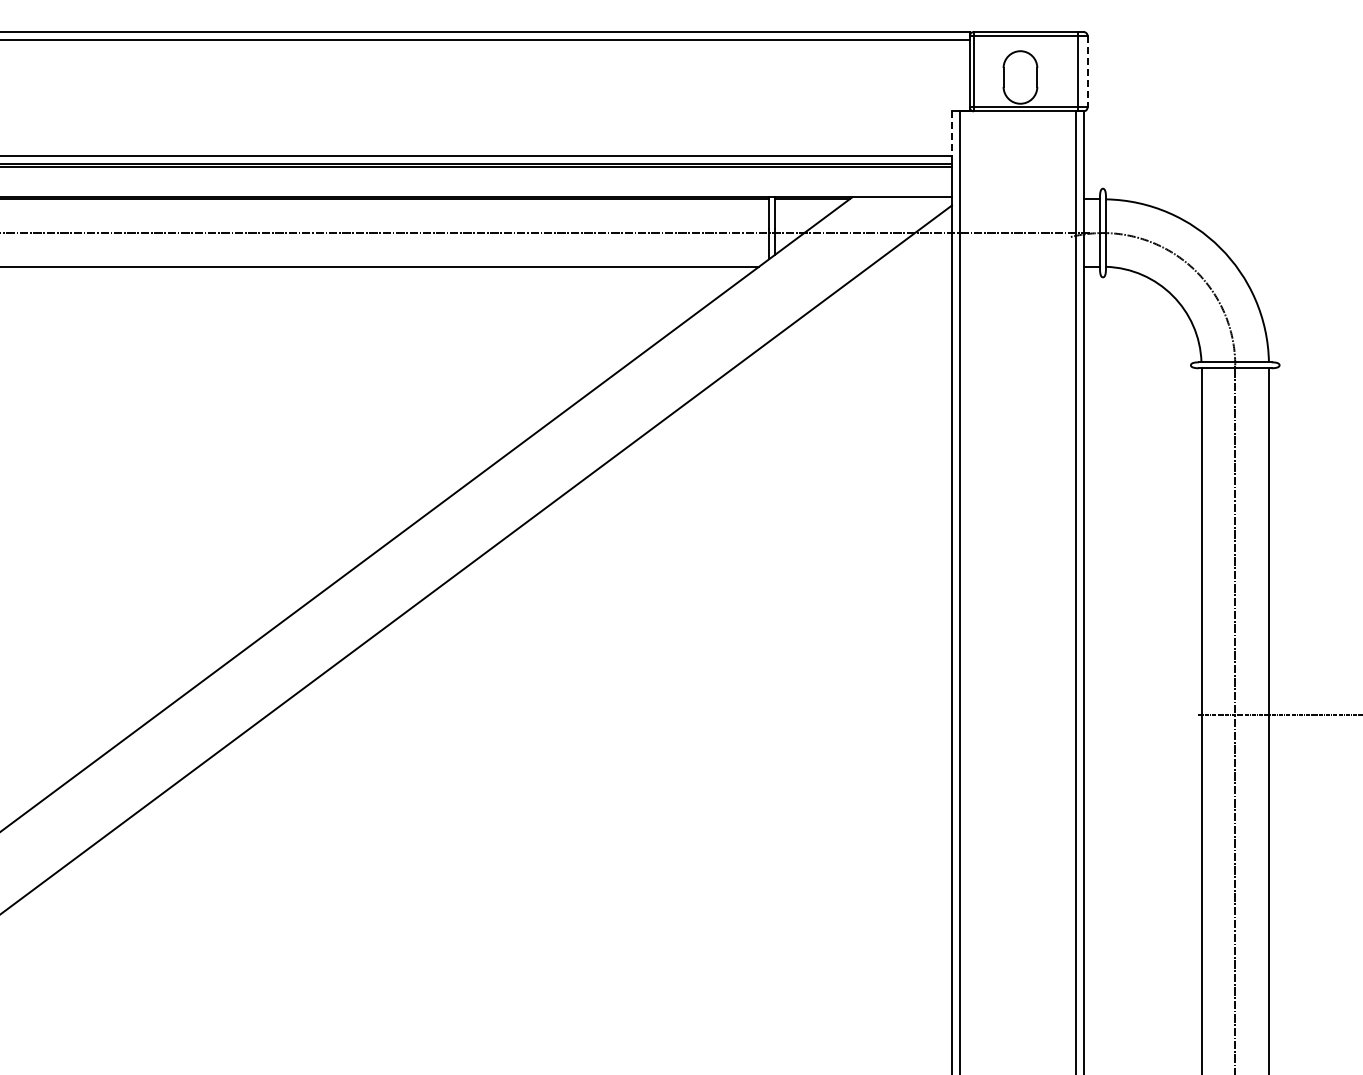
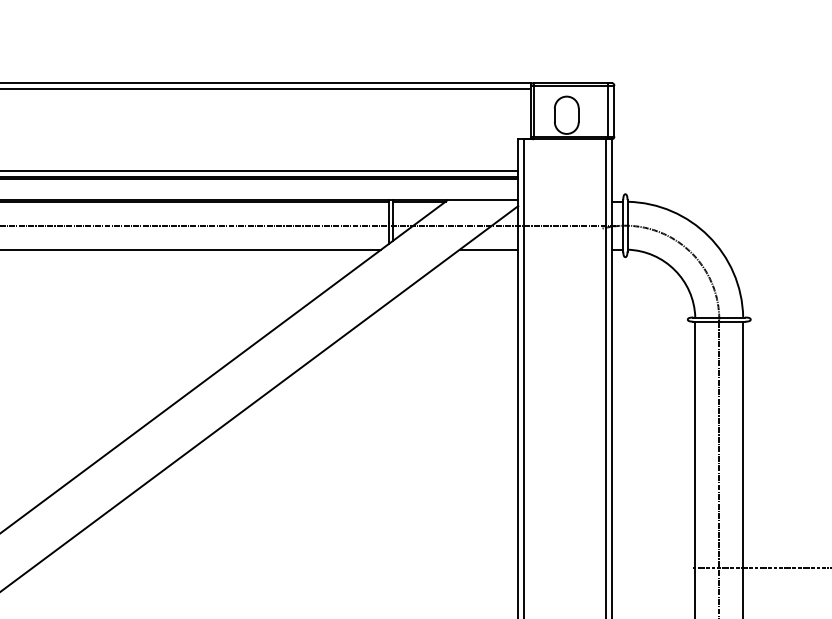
line: (1087, 71) -> (614, 111), dashed -> solid
line: (952, 134) -> (518, 155), dashed -> solid
line: (910, 266) -> (488, 249), added

